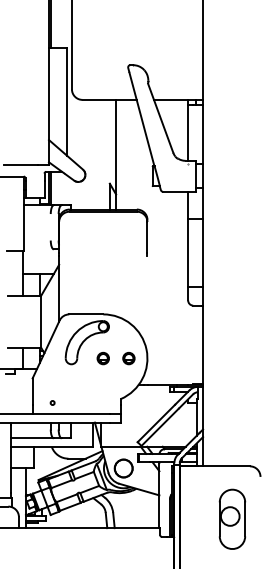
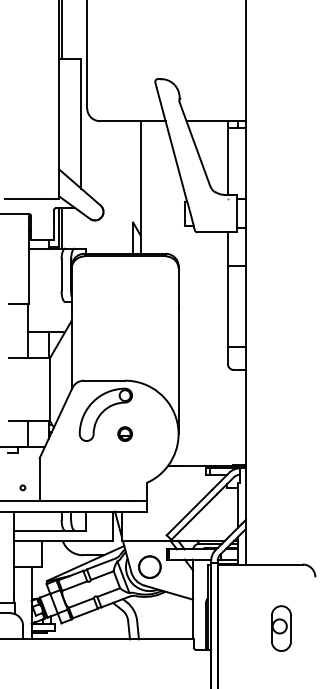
line: (50, 227) -> (61, 275), added
line: (147, 306) -> (178, 371), added
part: (128, 358) -> (155, 433), removed
circle: (52, 402) -> (22, 487), moved
part: (232, 519) -> (281, 628), size x0.62

